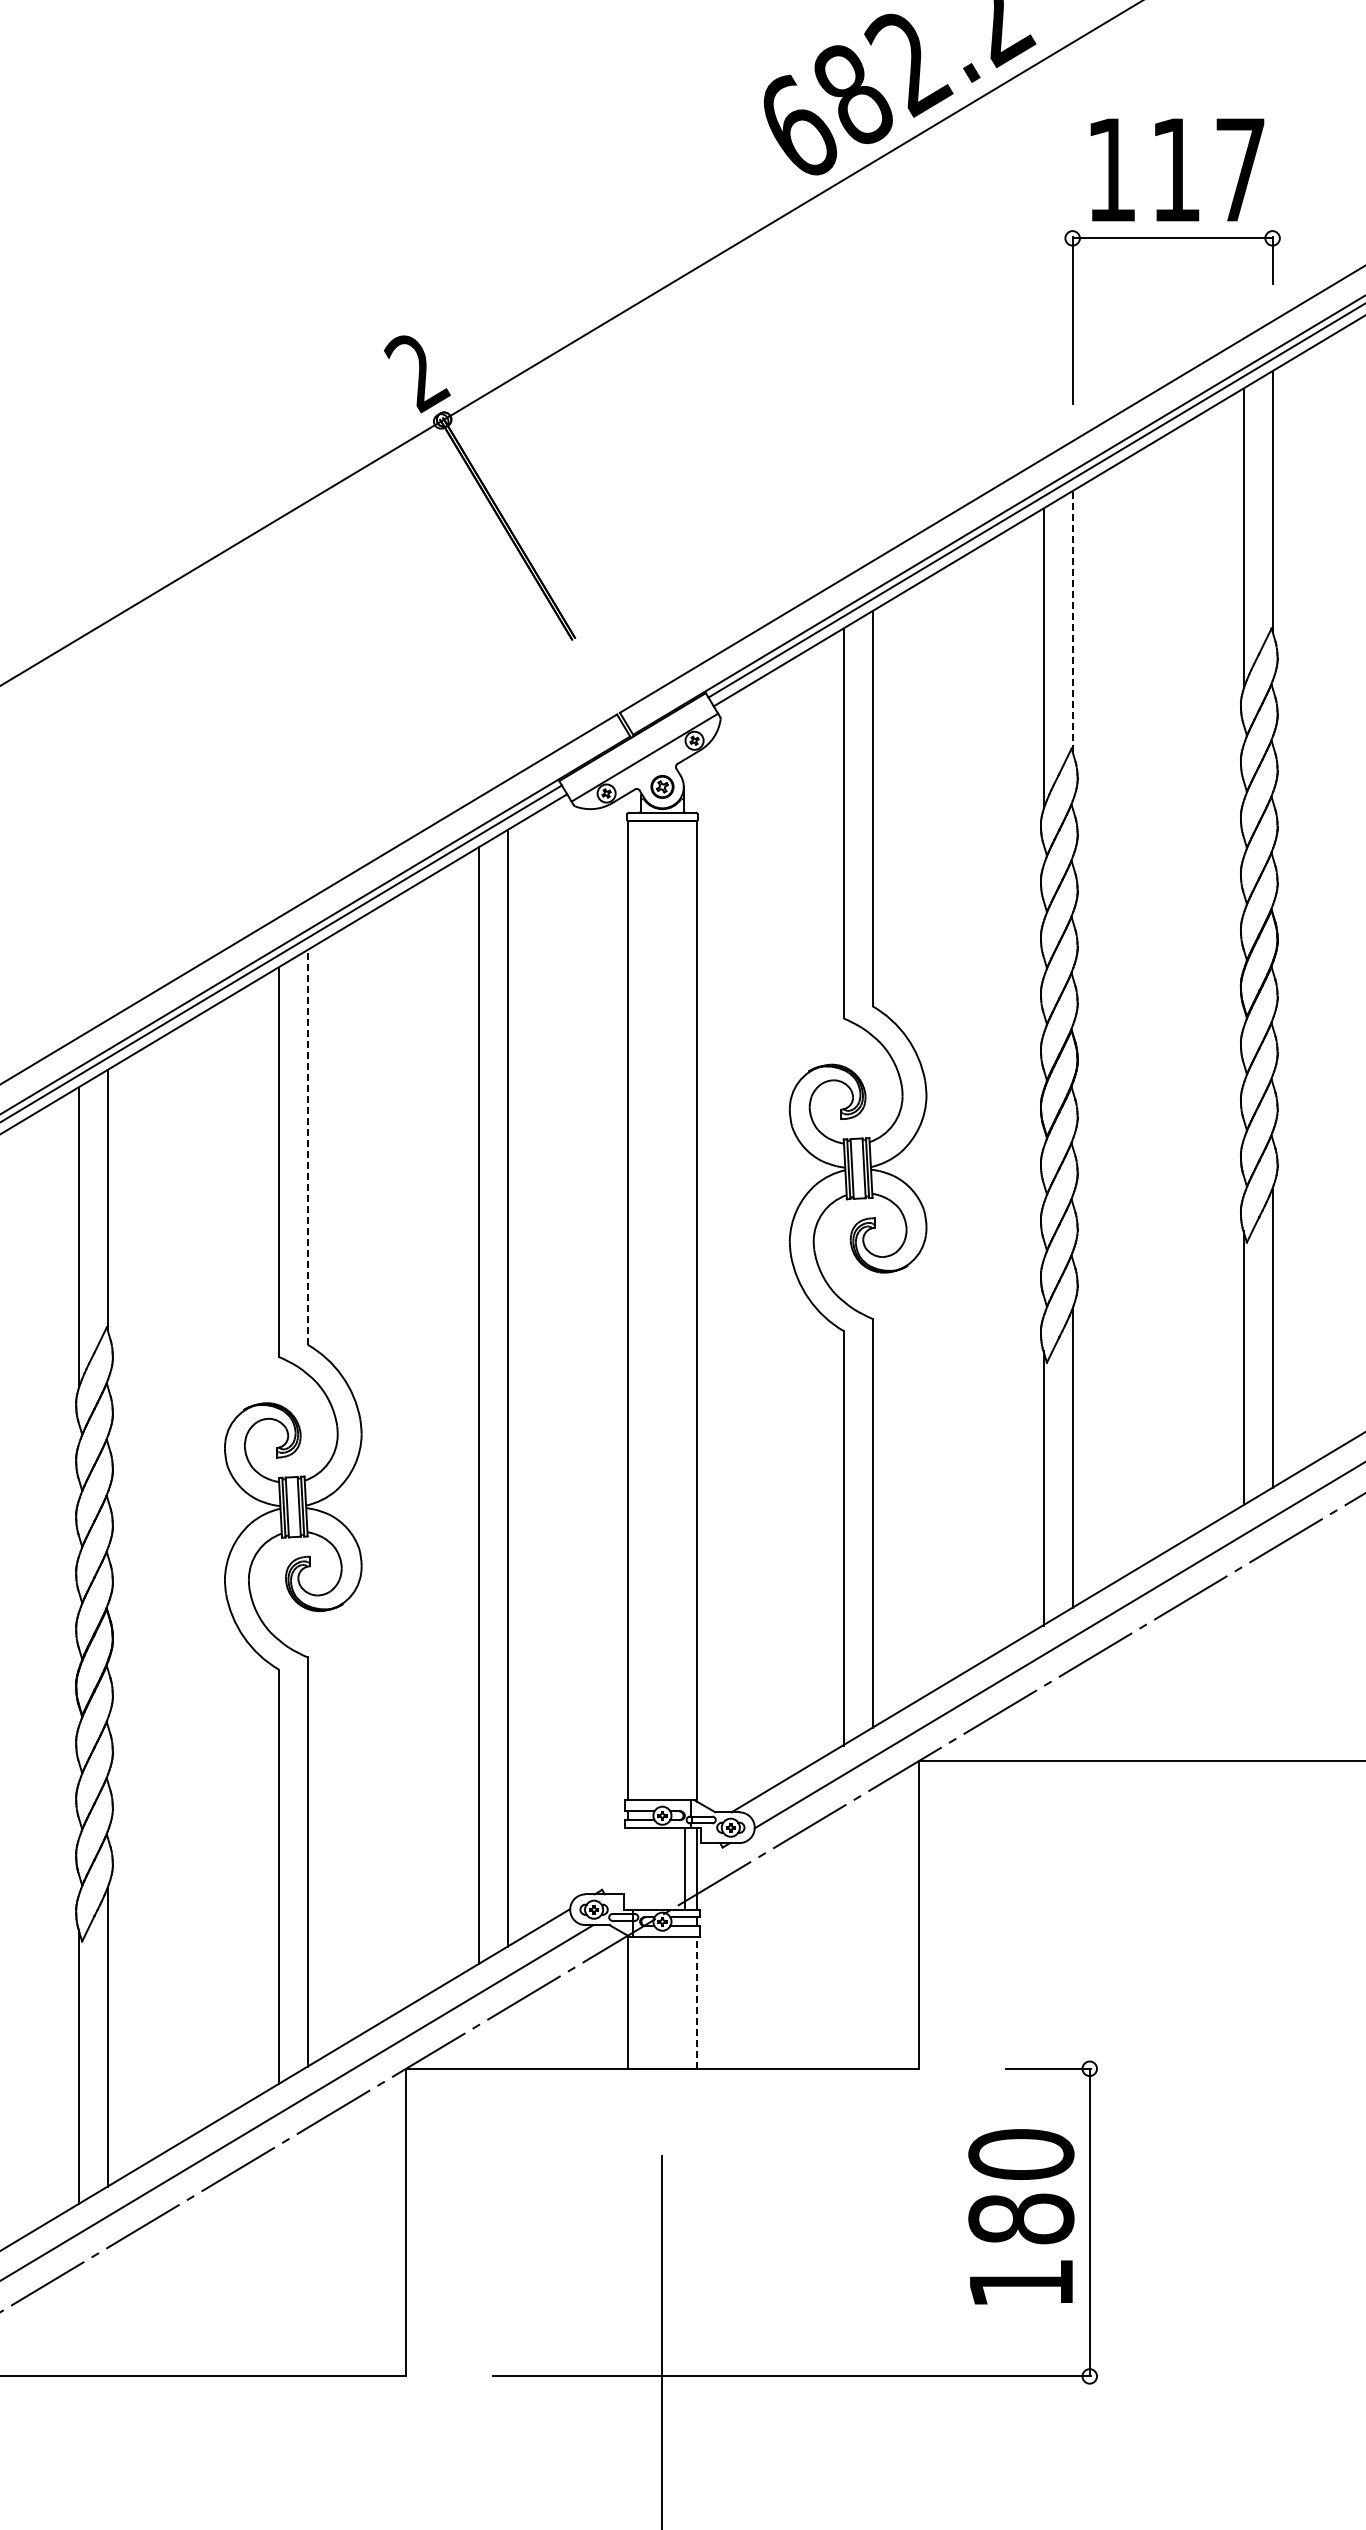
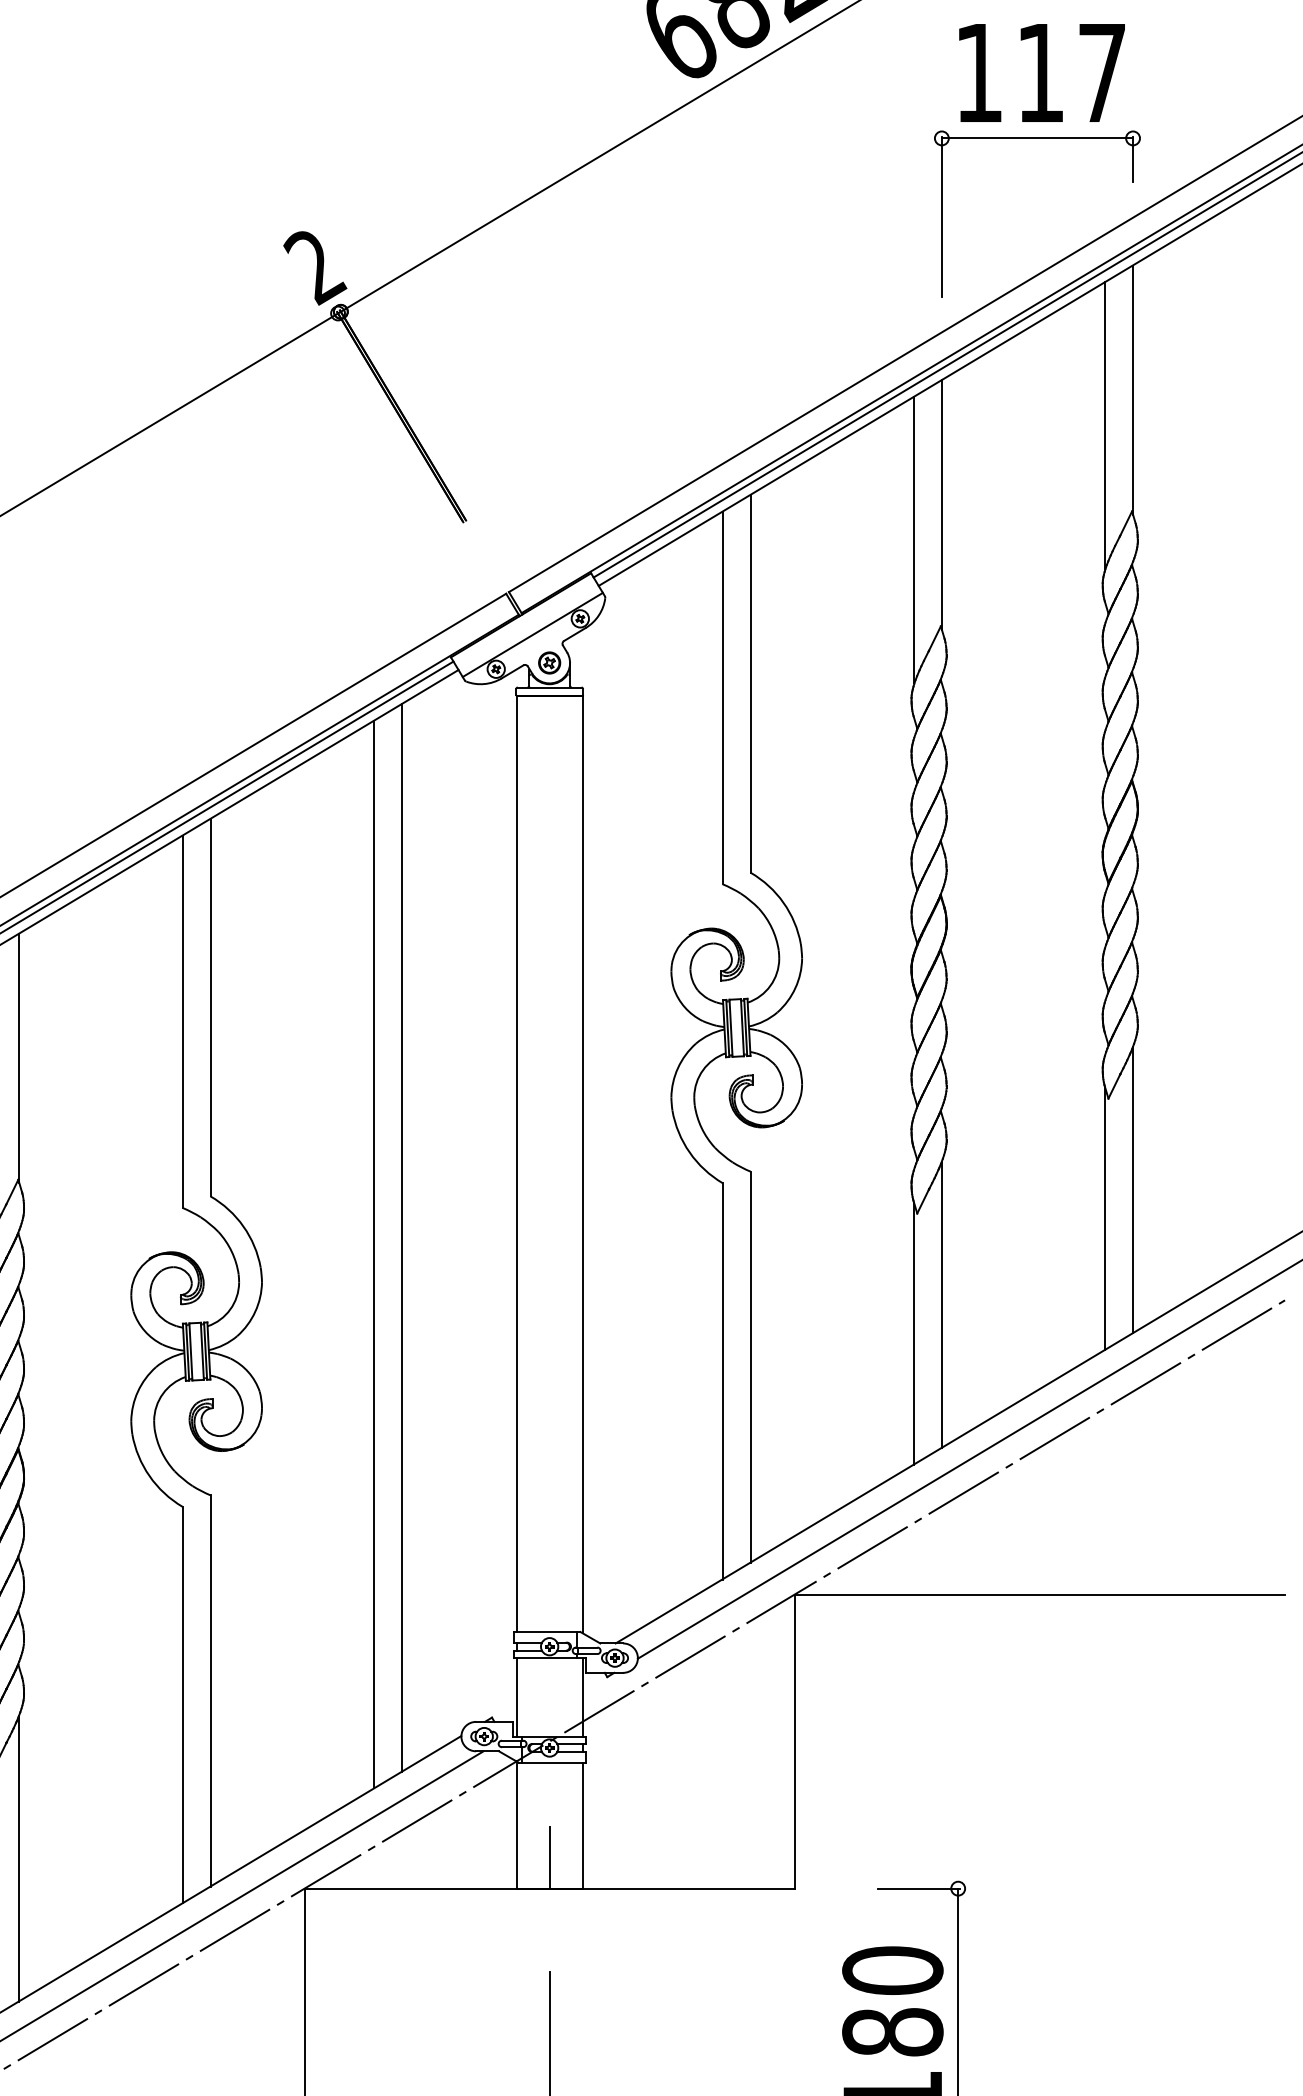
line: (1072, 621) -> (941, 504), dashed -> solid
line: (307, 1146) -> (210, 1006), dashed -> solid
line: (684, 1868) -> (516, 1697), moved
line: (697, 2002) -> (583, 1825), dashed -> solid
line: (662, 2035) -> (549, 1856), added

